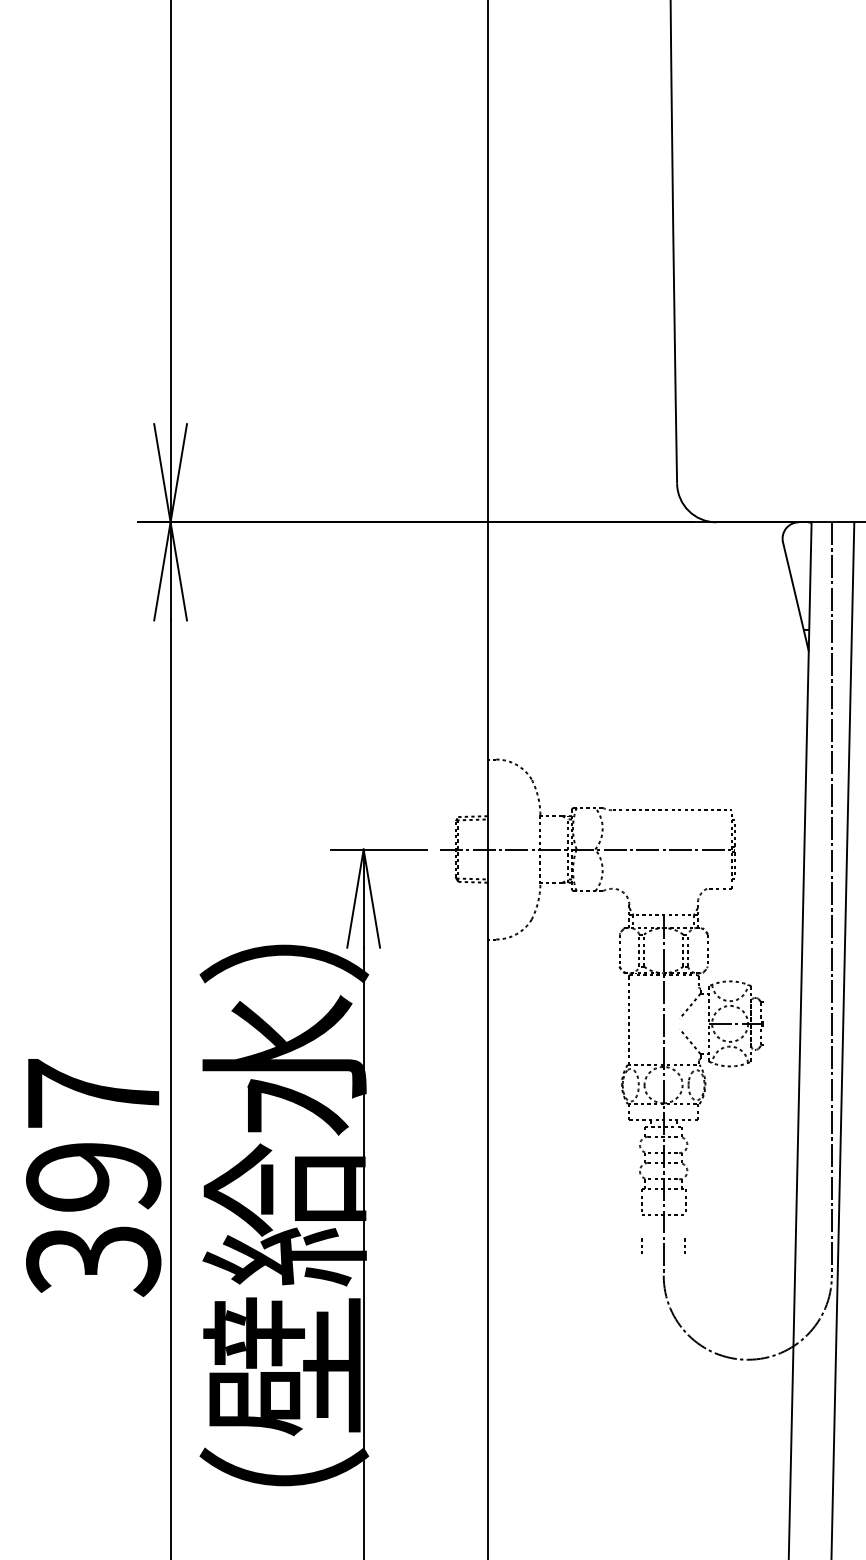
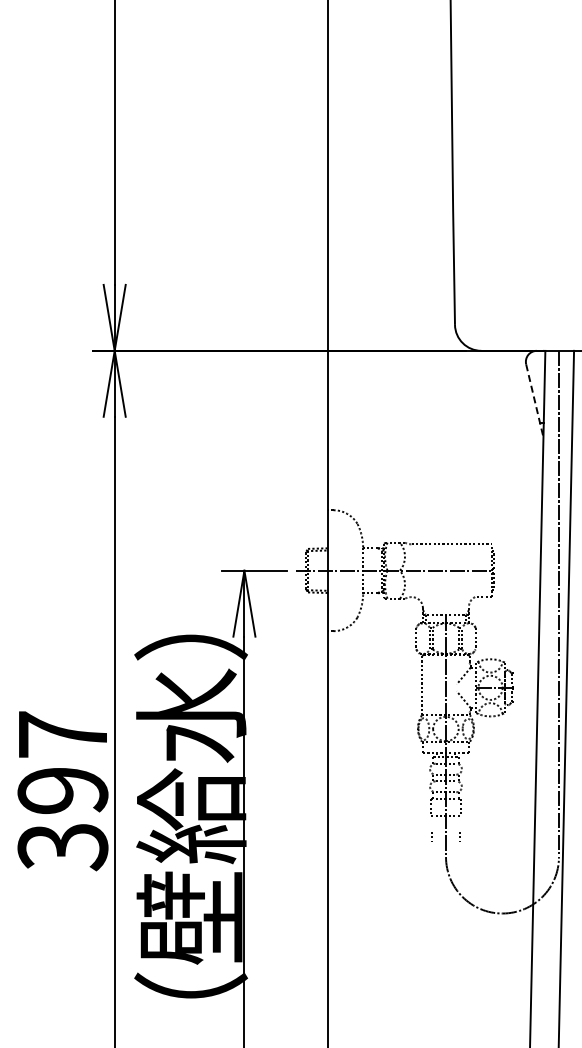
line: (795, 596) -> (534, 400), solid -> dashed

